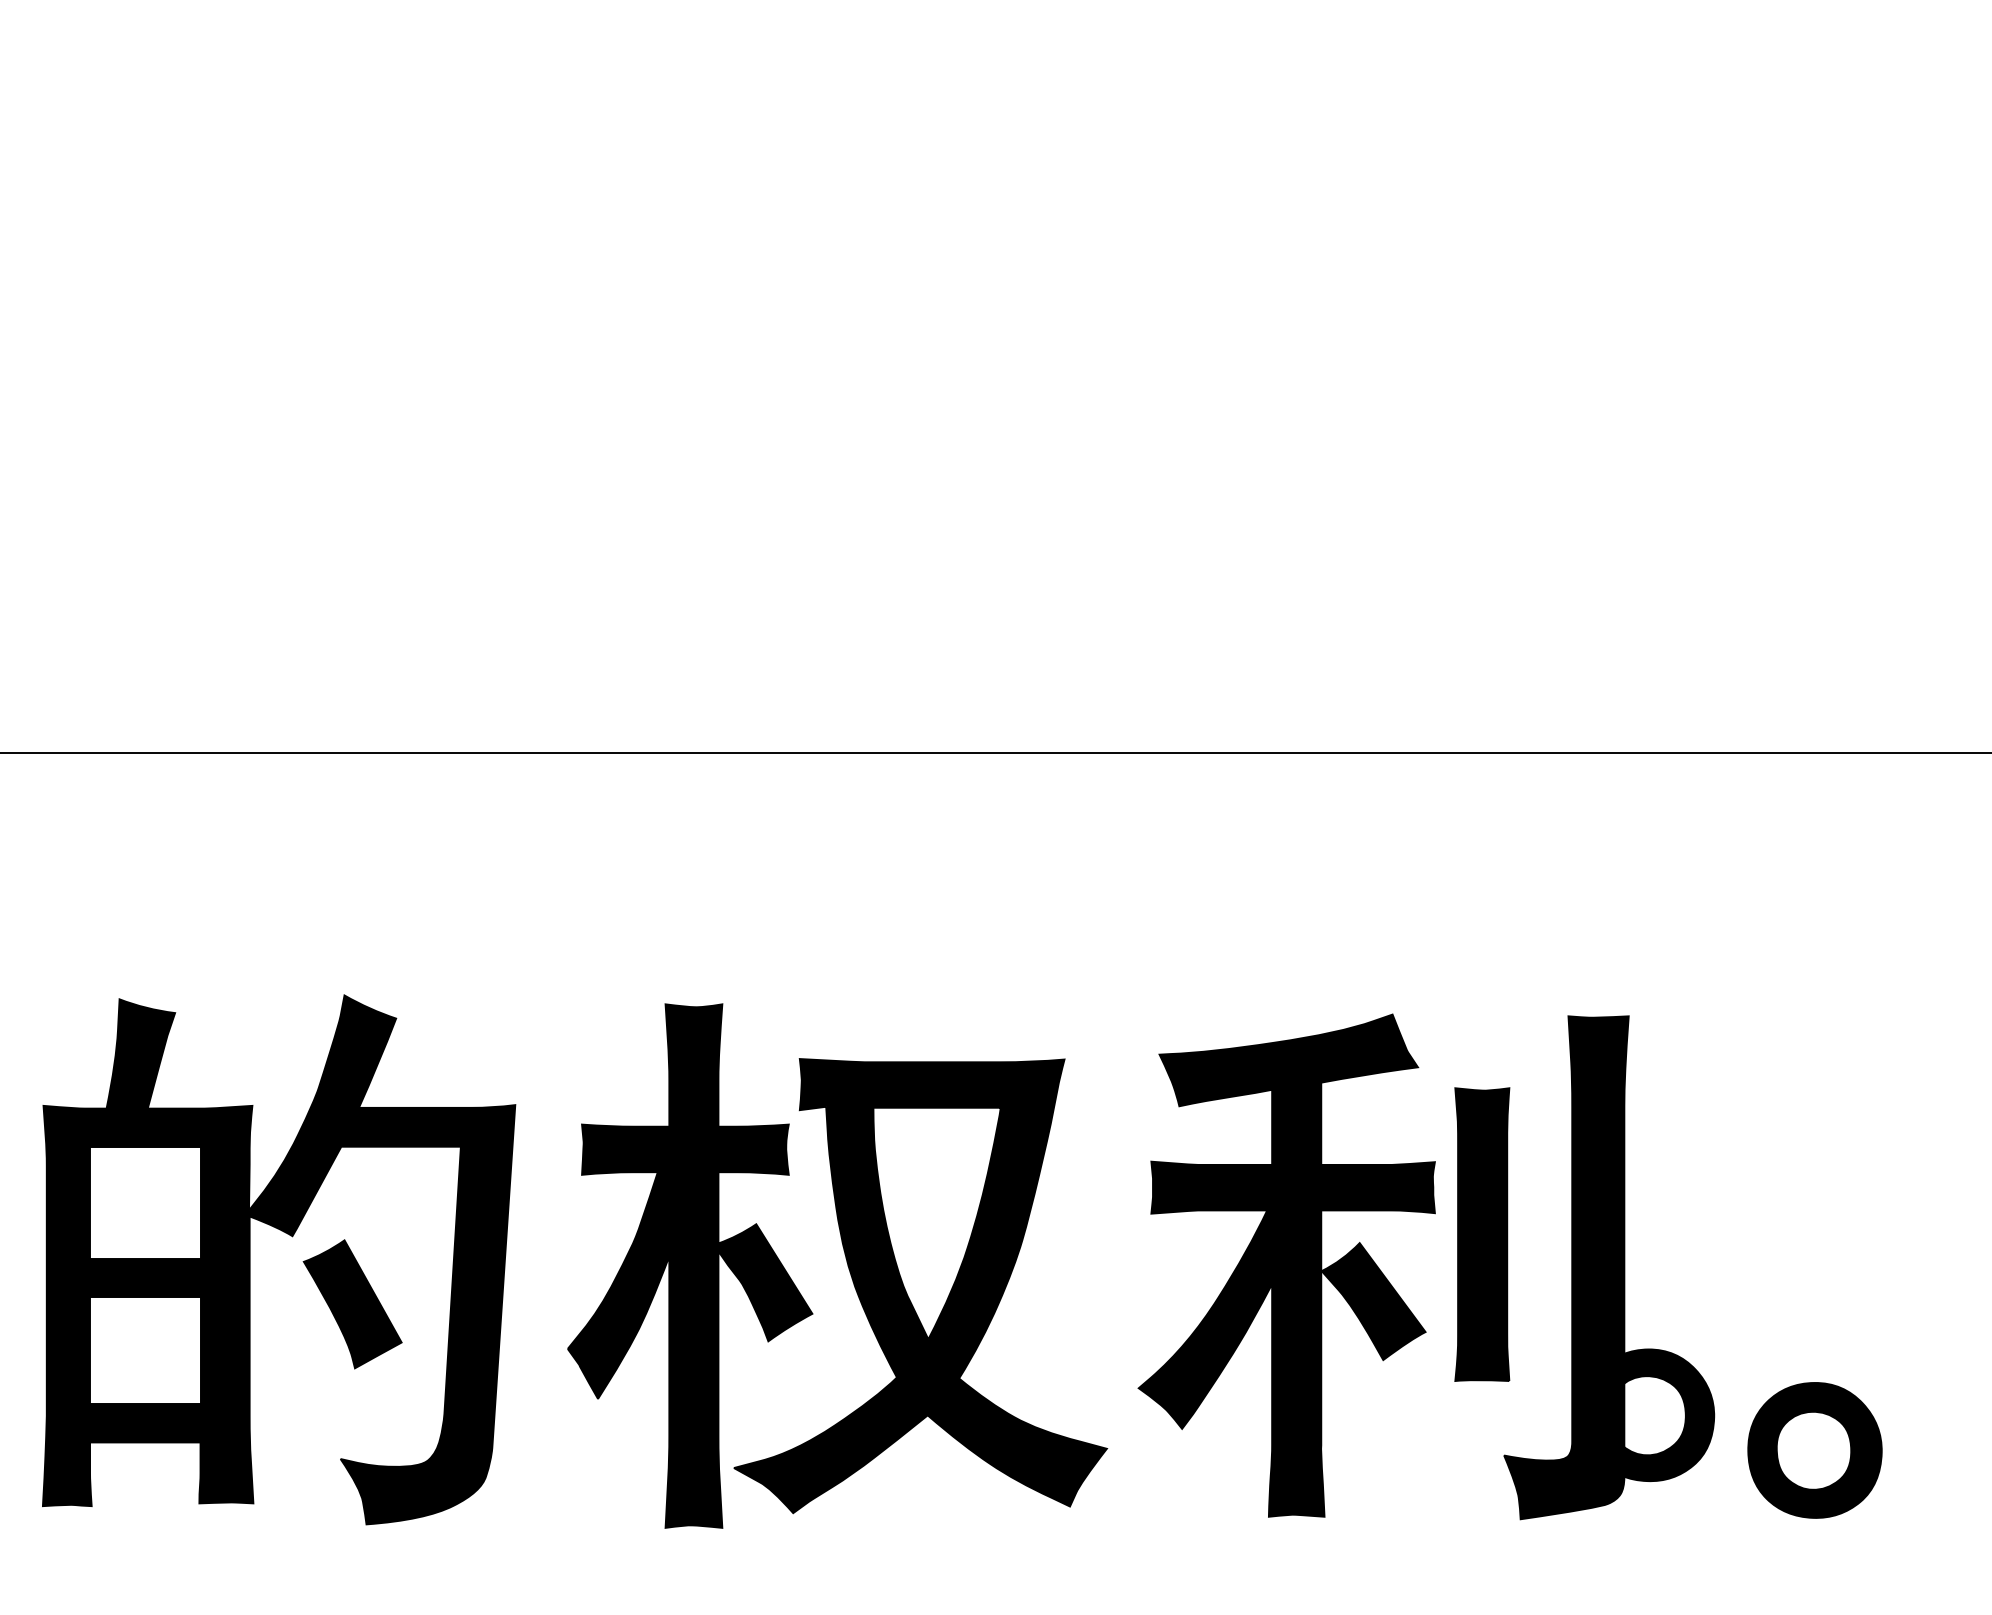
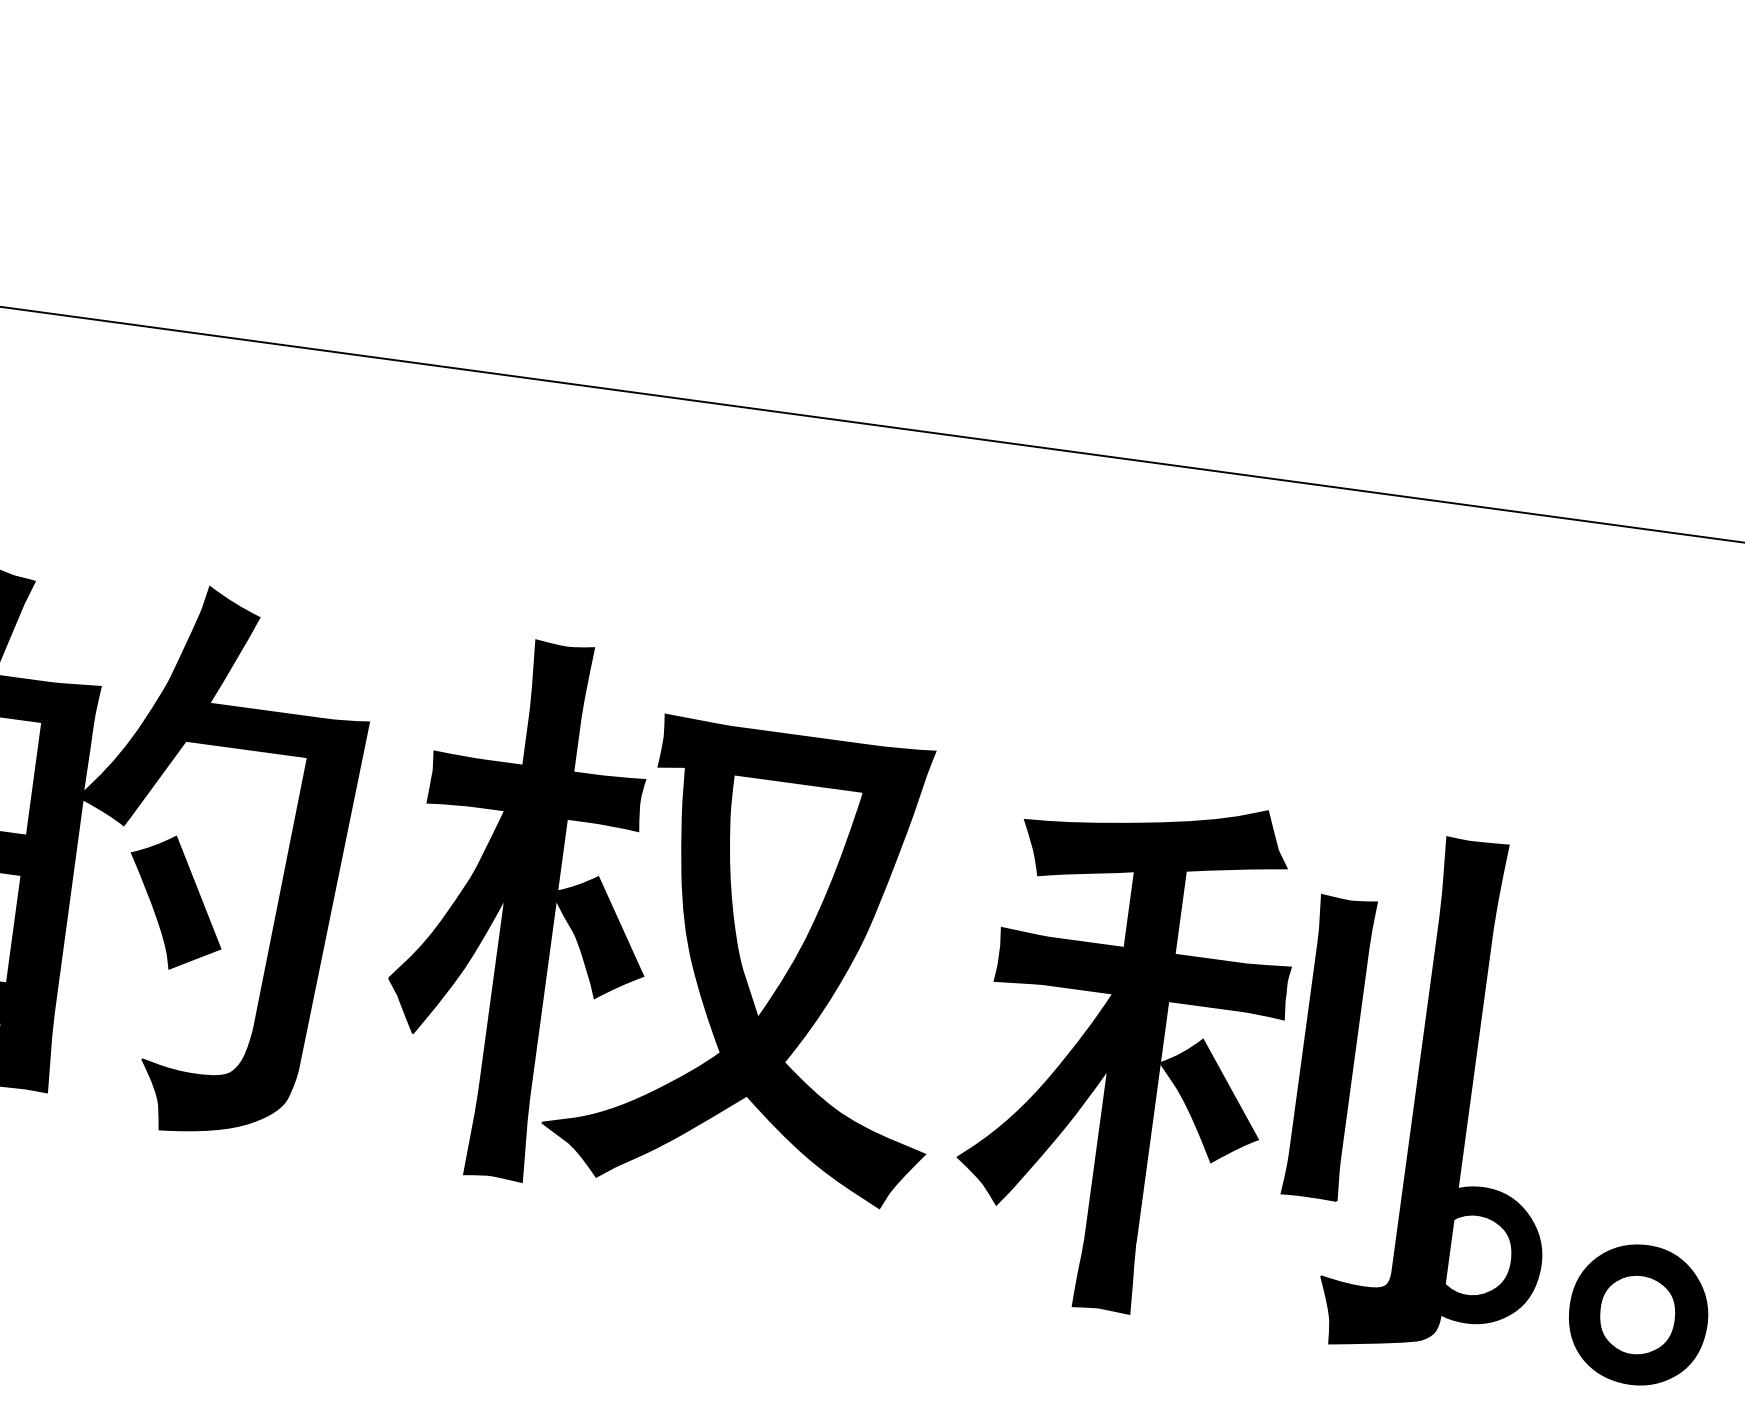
part: (1457, 1266) -> (1299, 1077), moved
part: (1814, 1450) -> (1638, 1314), moved

